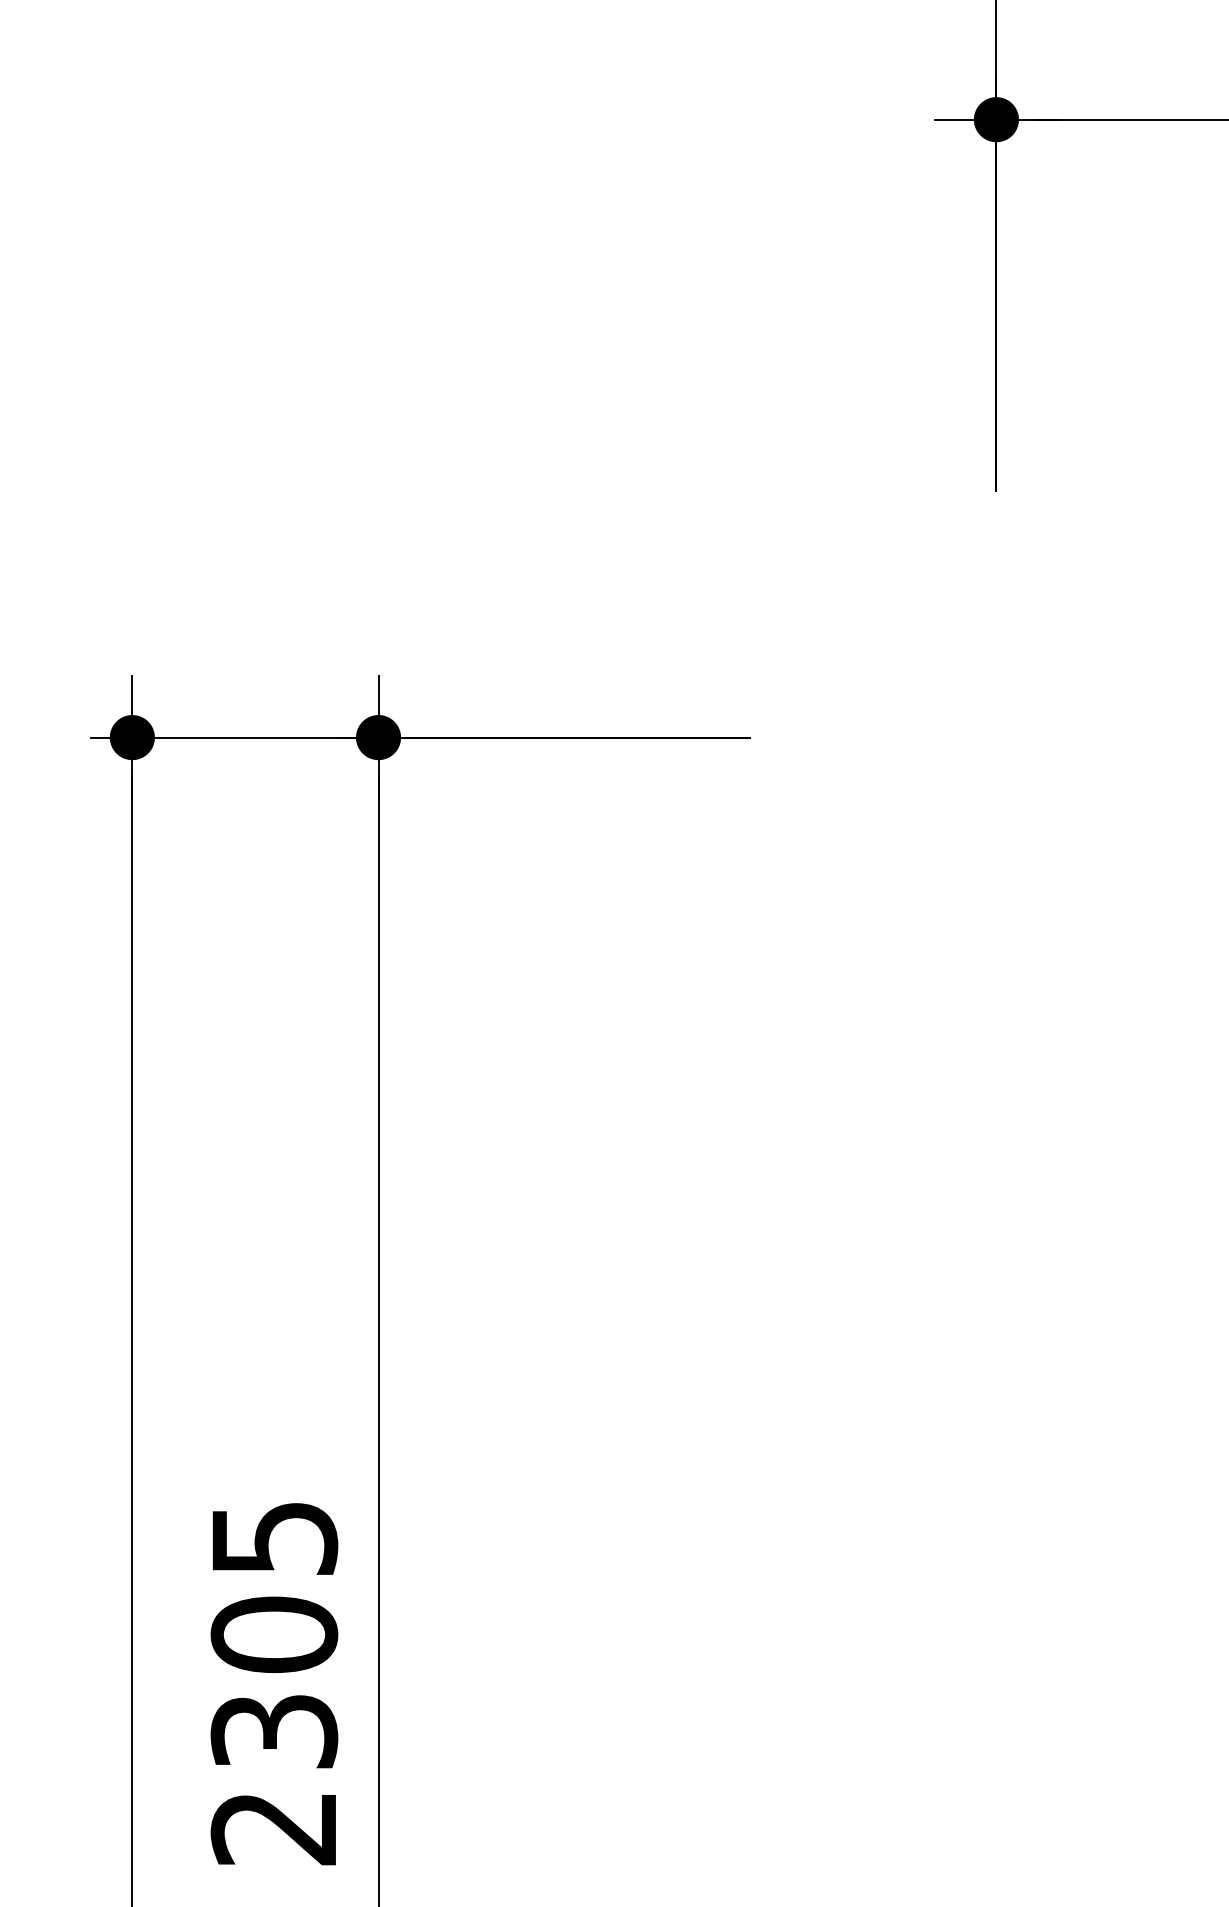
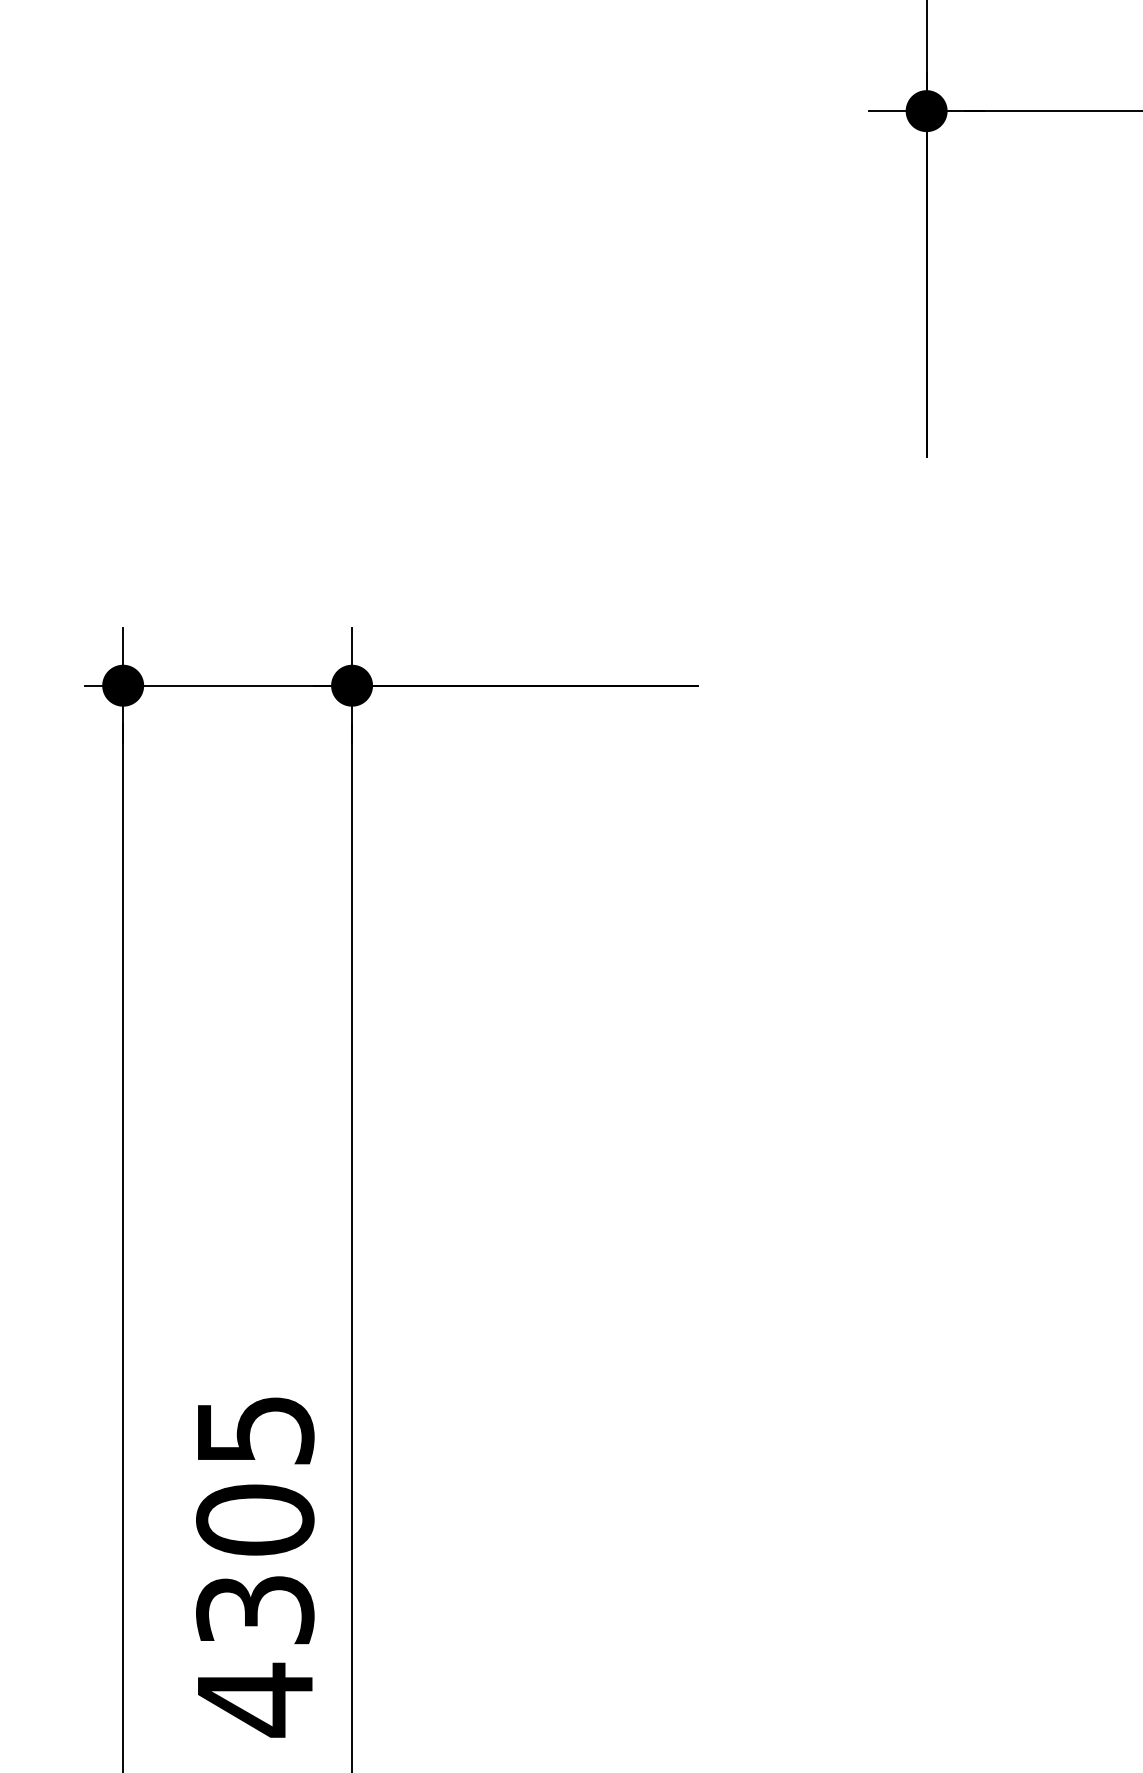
text: (273, 1827) -> (254, 1699), 2305 -> 4305

